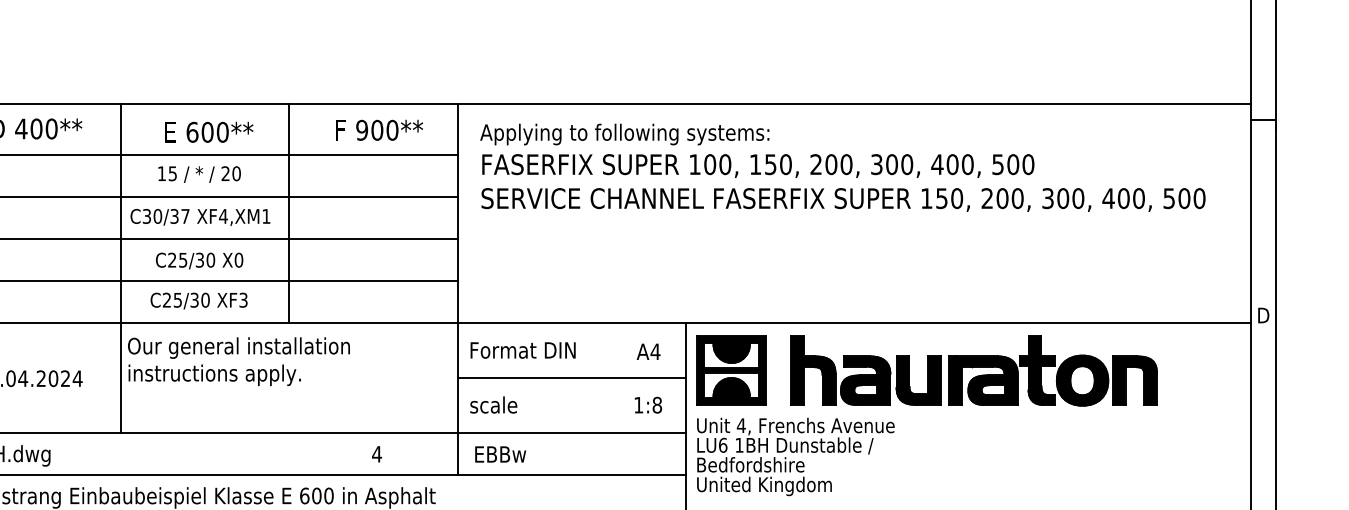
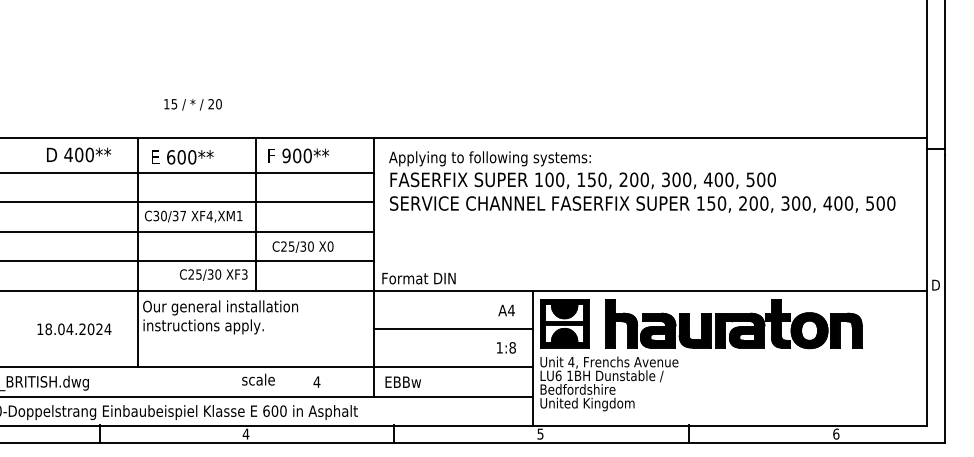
text: (379, 129) -> (298, 155), moved
text: (208, 132) -> (182, 157), moved
text: (198, 174) -> (192, 104), moved
text: (198, 260) -> (302, 246), moved
text: (198, 300) -> (213, 274), moved
text: (522, 350) -> (418, 278), moved
text: (493, 404) -> (258, 379), moved

